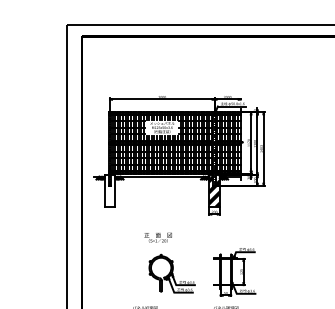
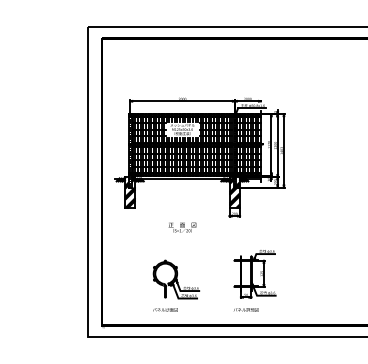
hatch: (110, 190) -> (130, 192), added
text: (158, 237) -> (182, 227), moved
part: (172, 273) -> (176, 279), moved

